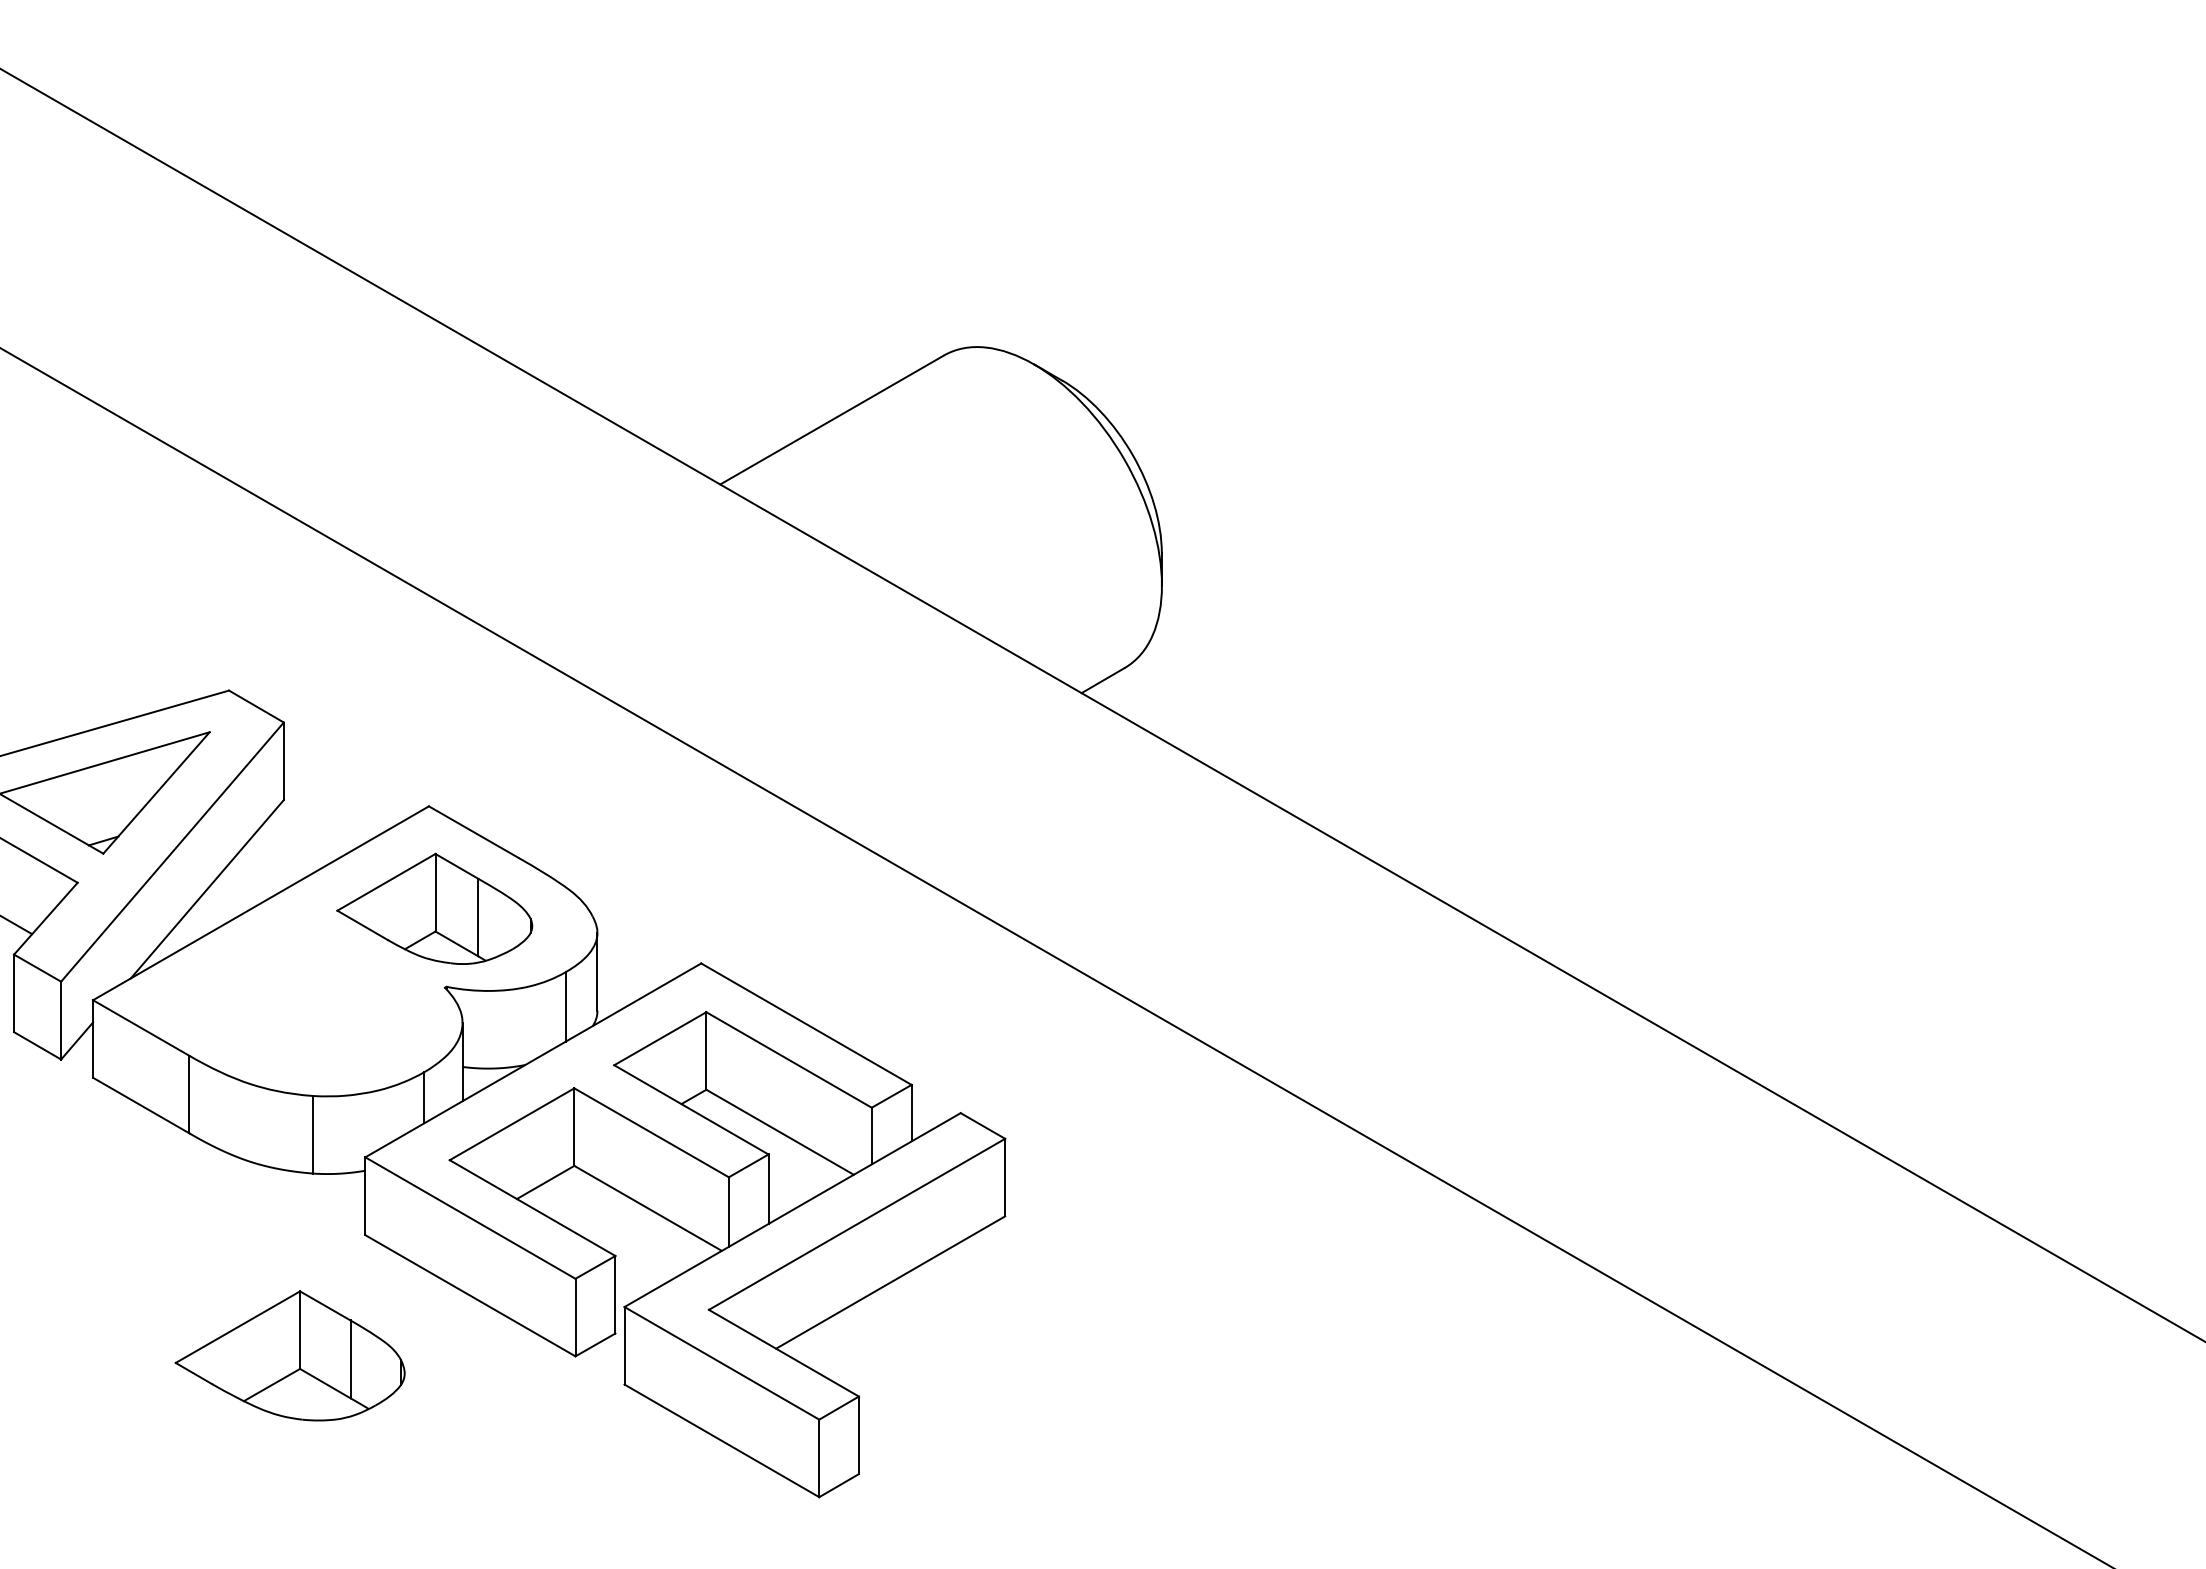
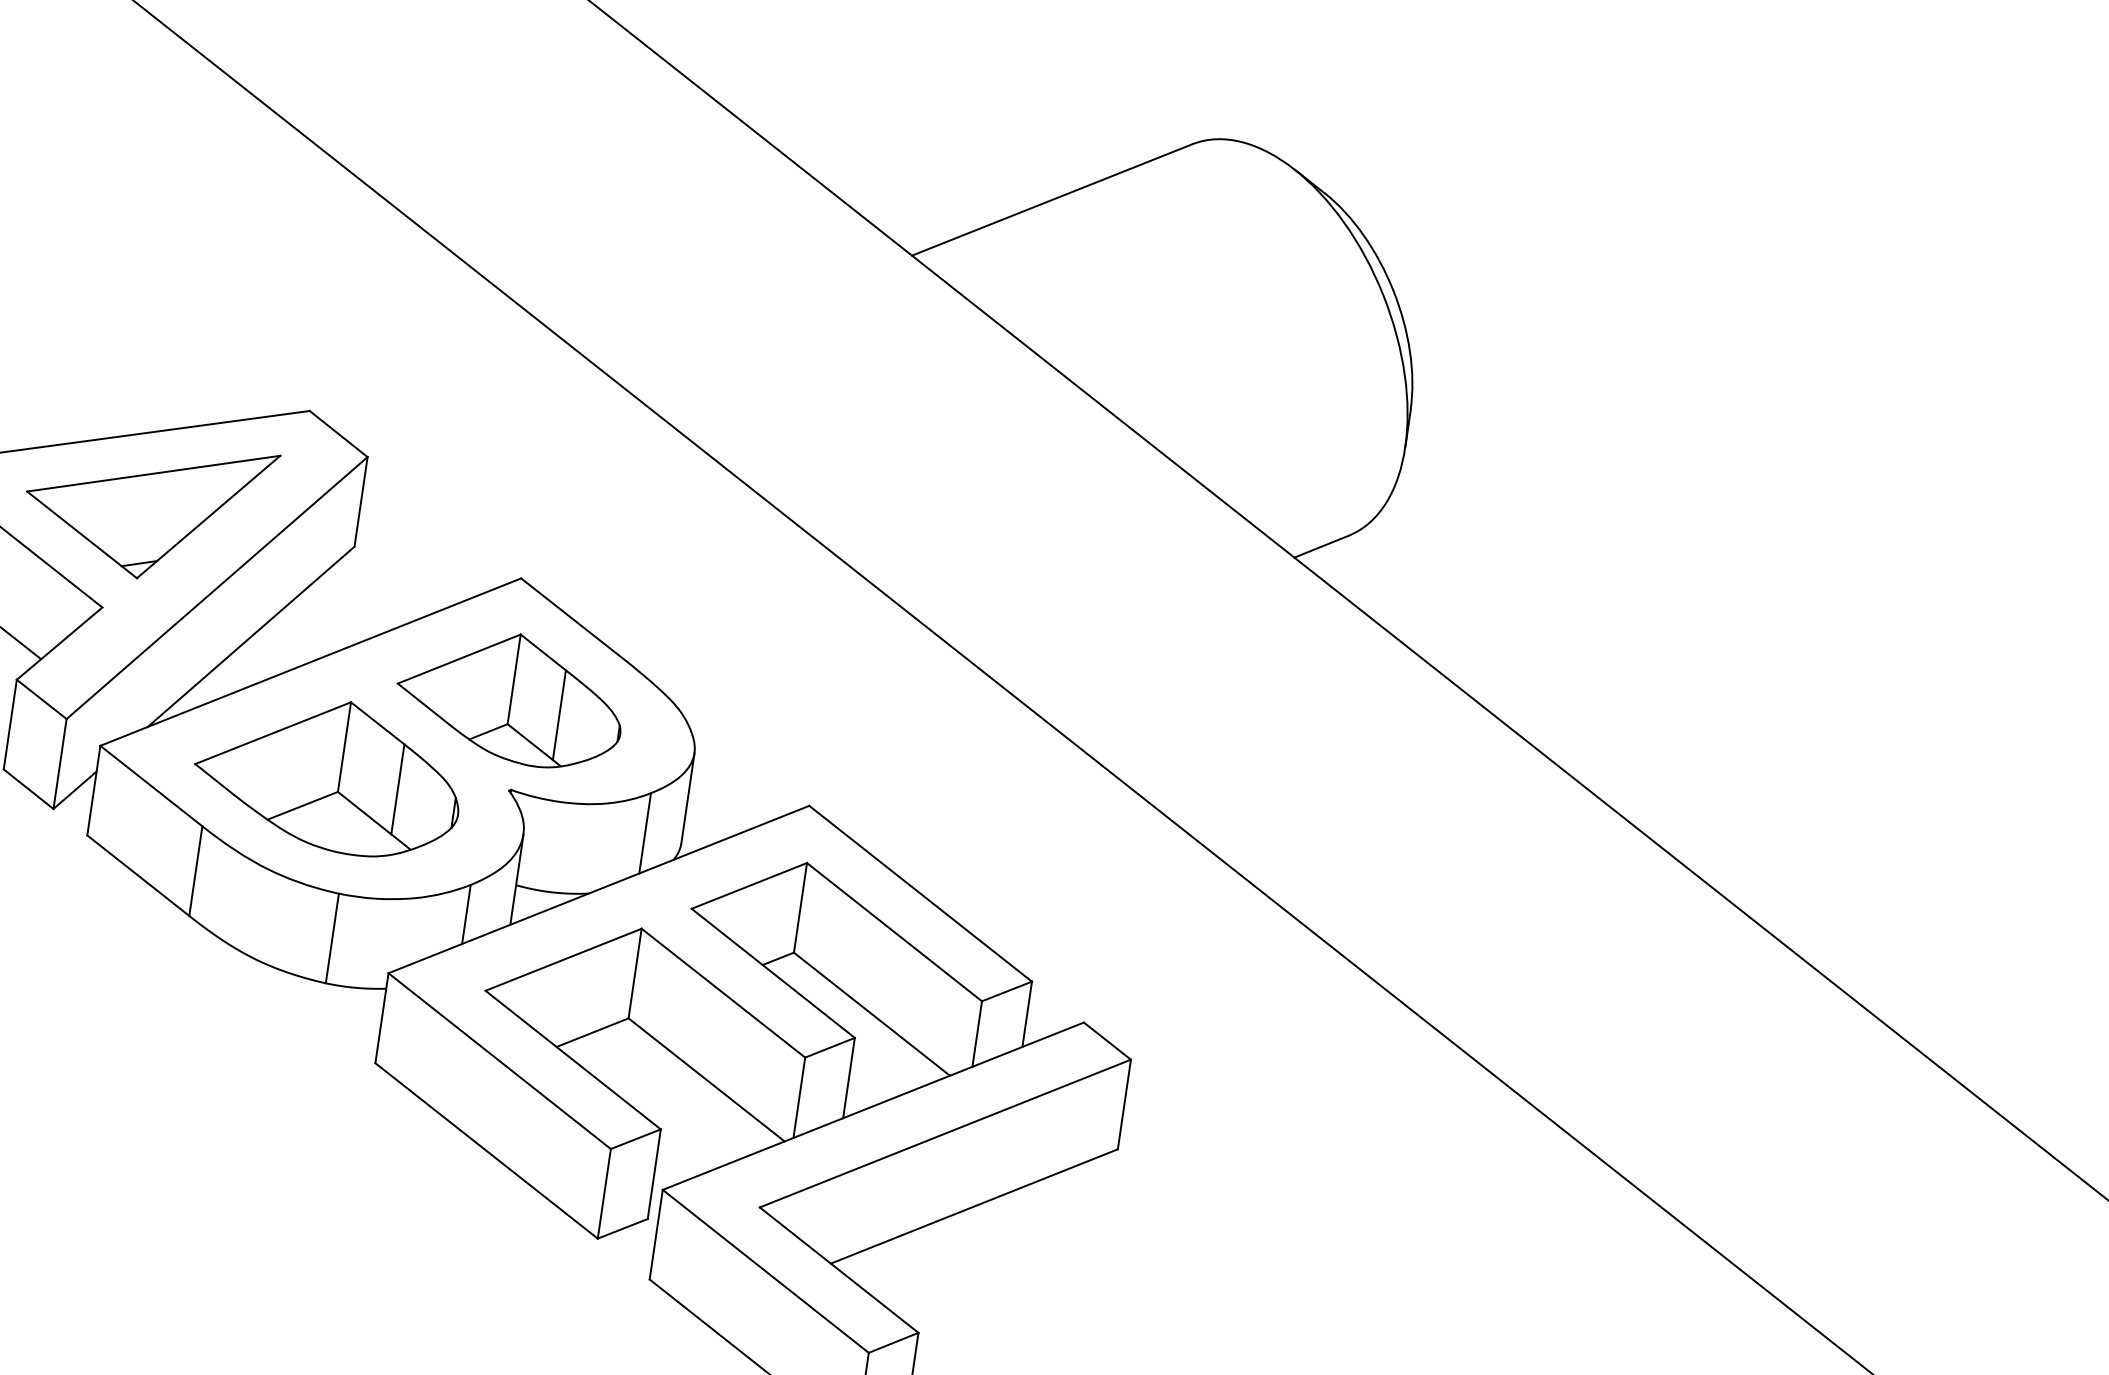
part: (289, 1355) -> (327, 774), moved

